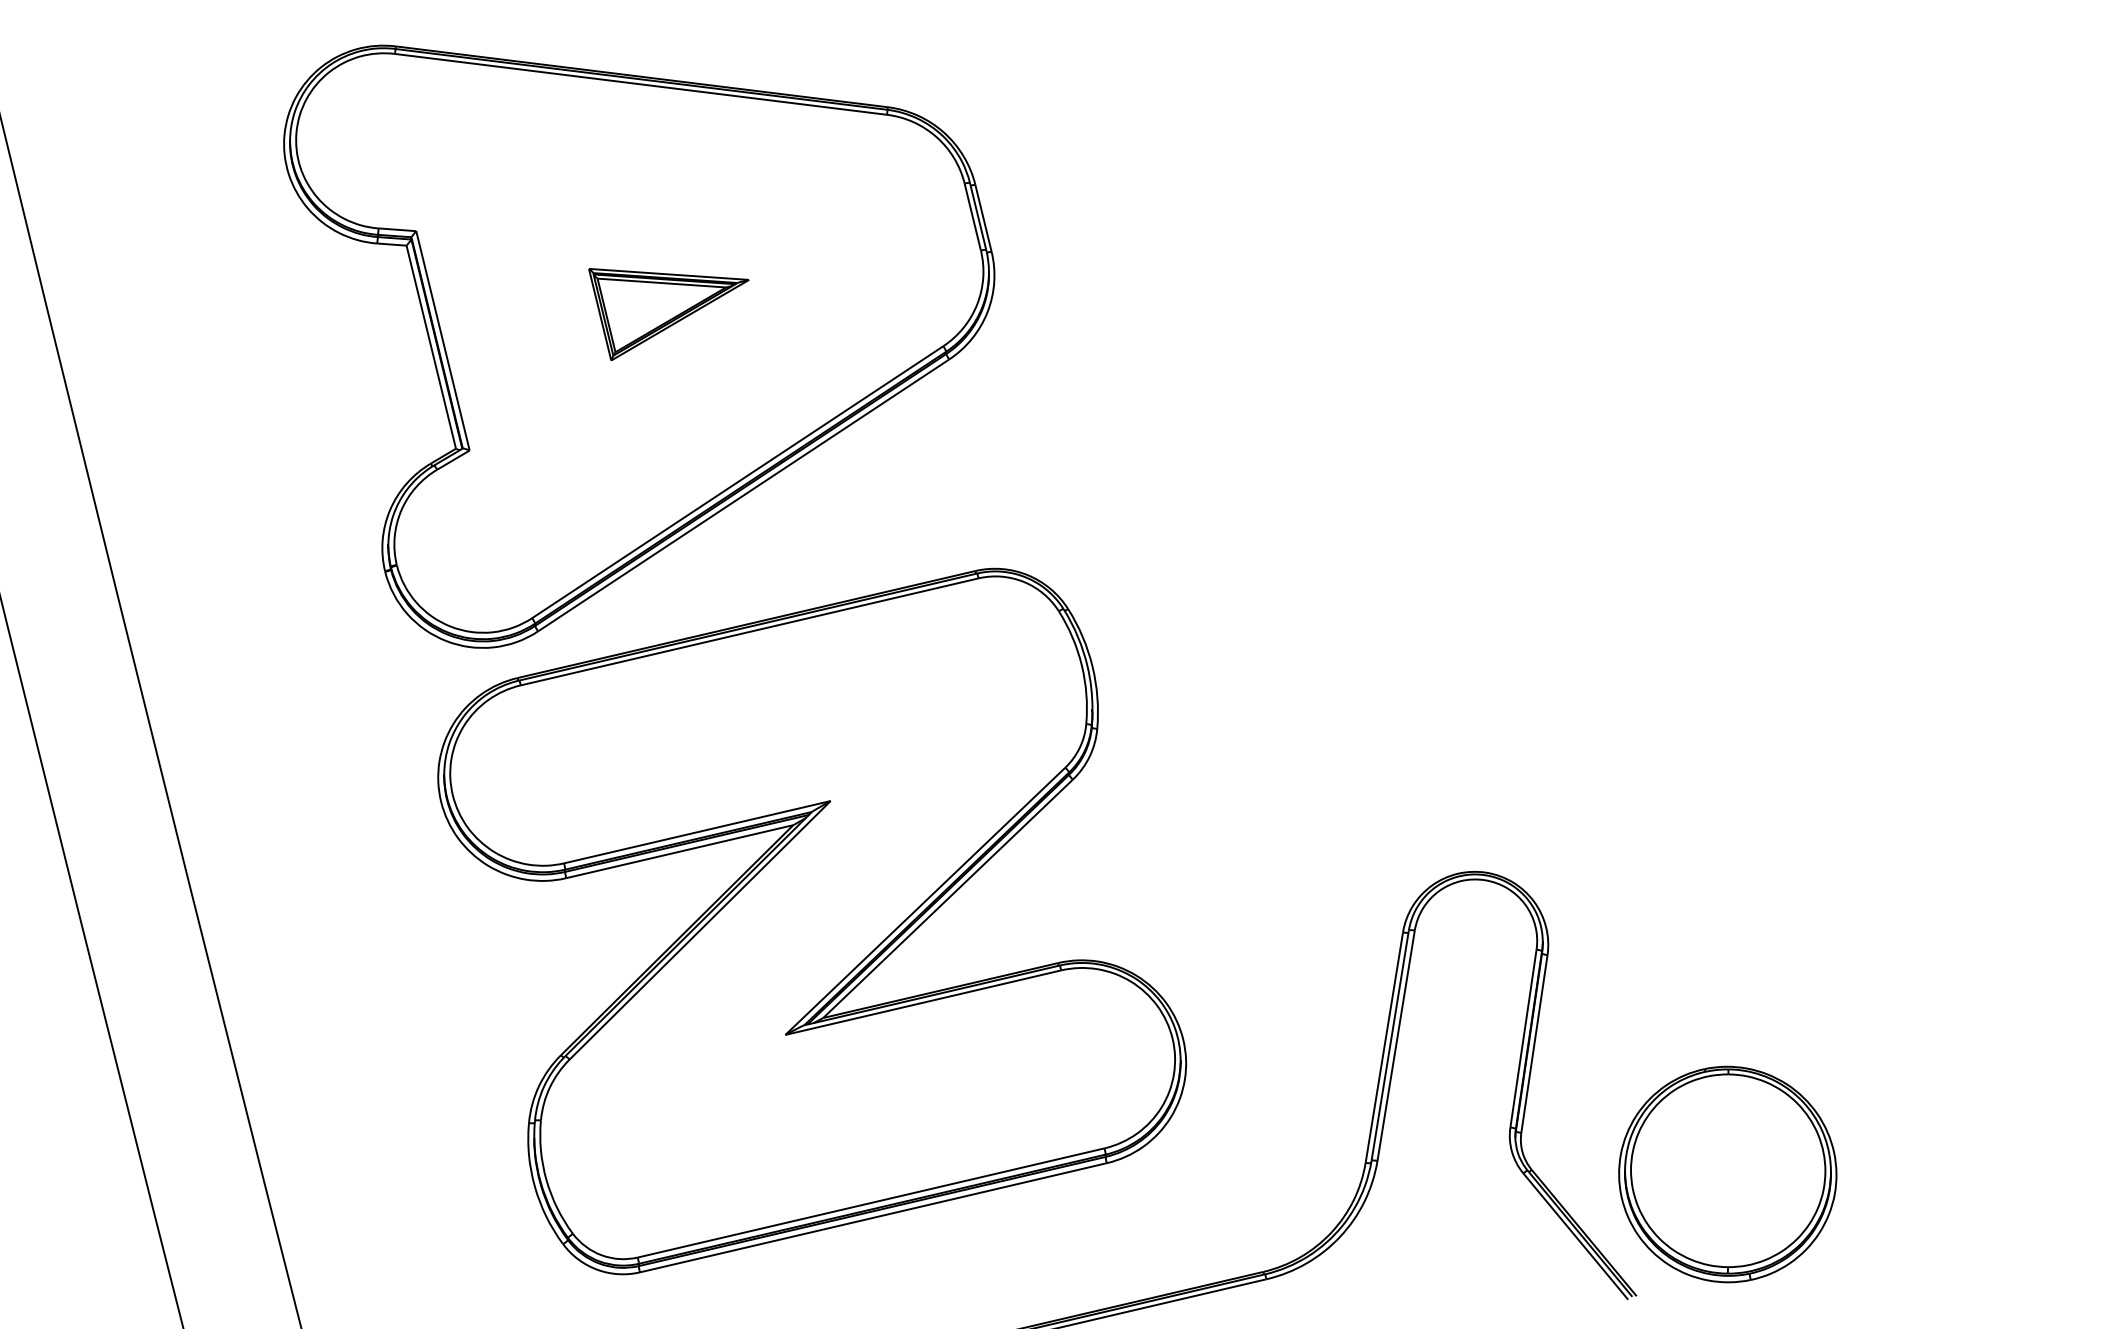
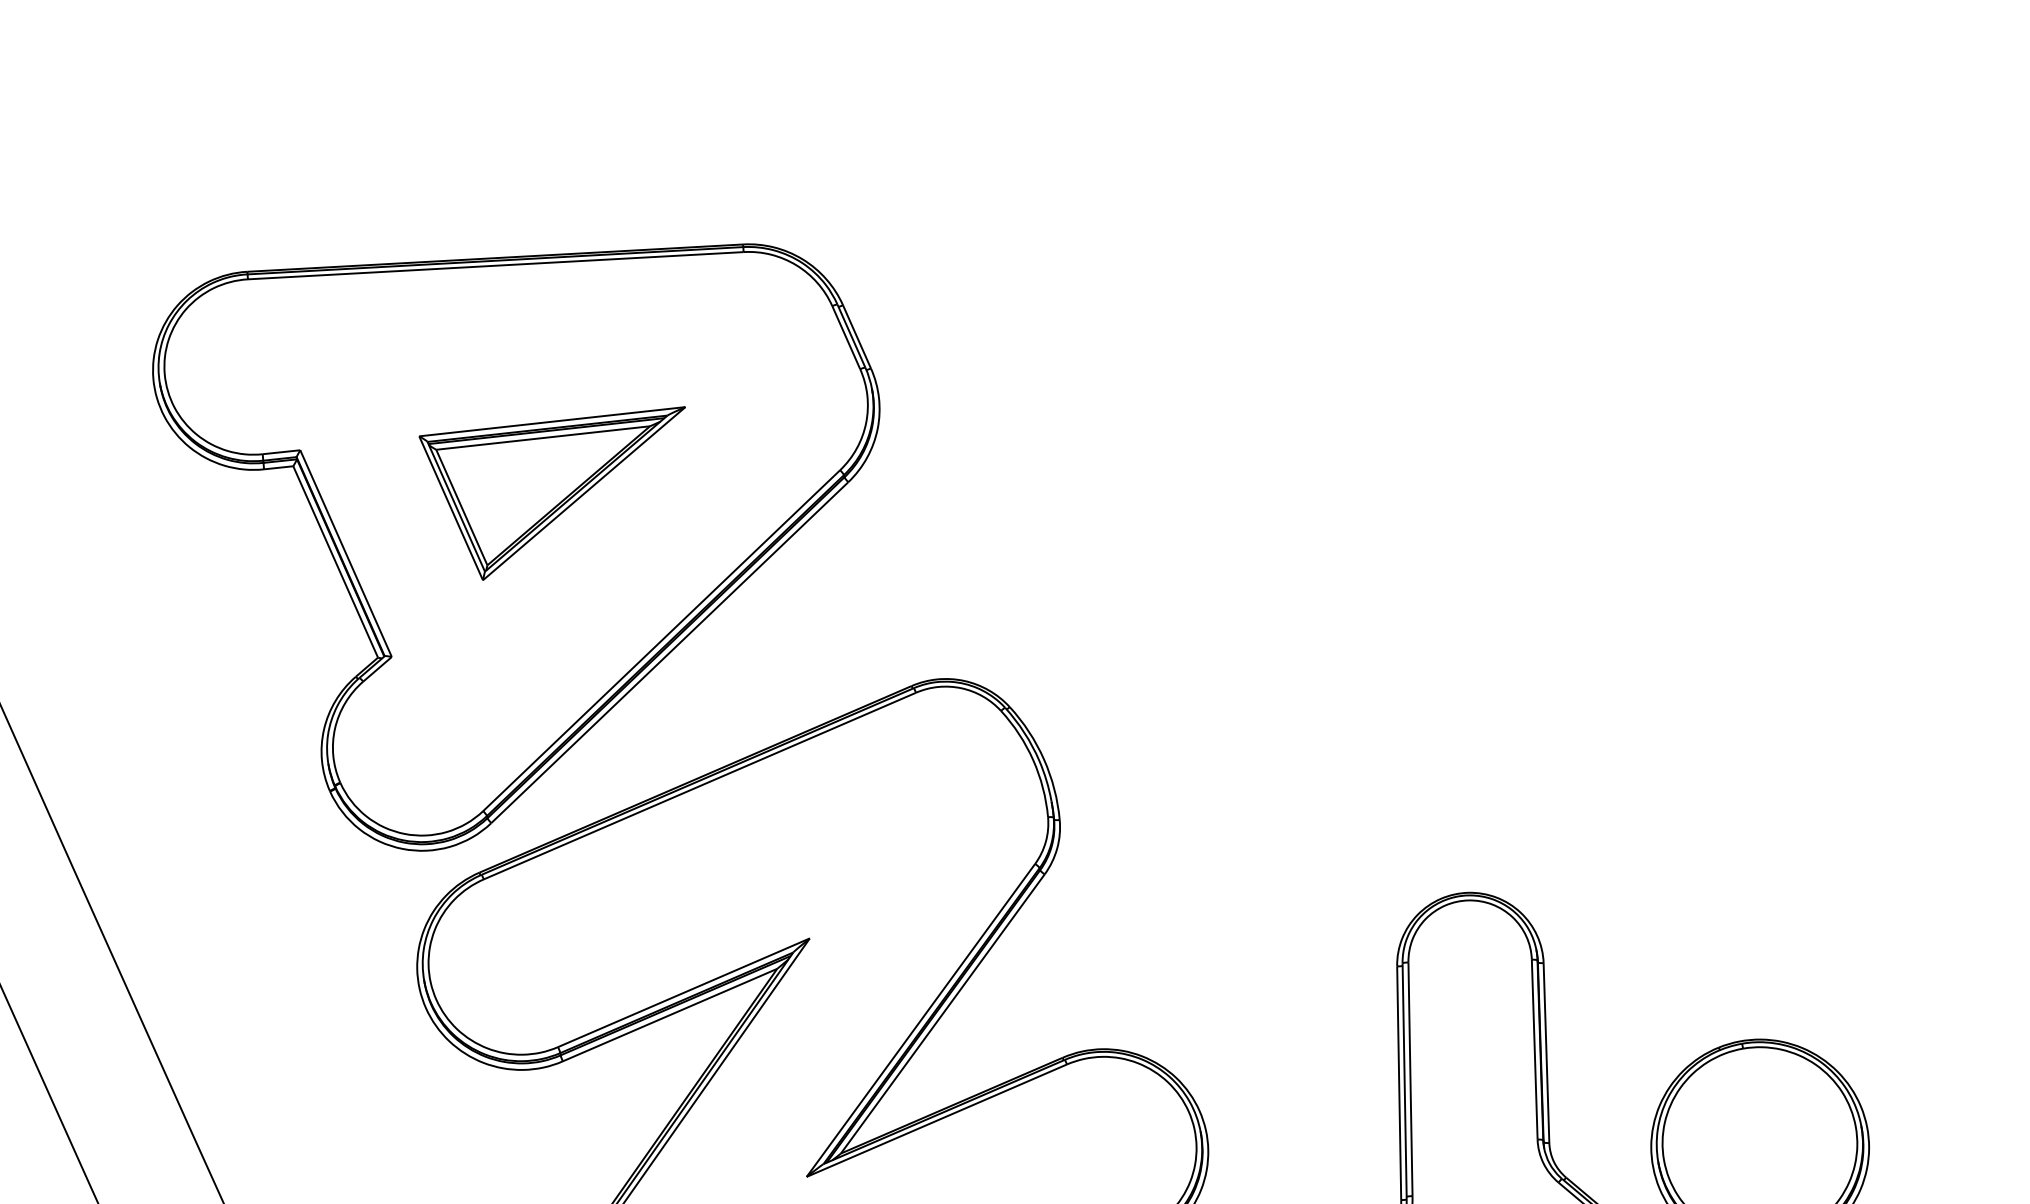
part: (668, 314) -> (563, 487), size x1.67

